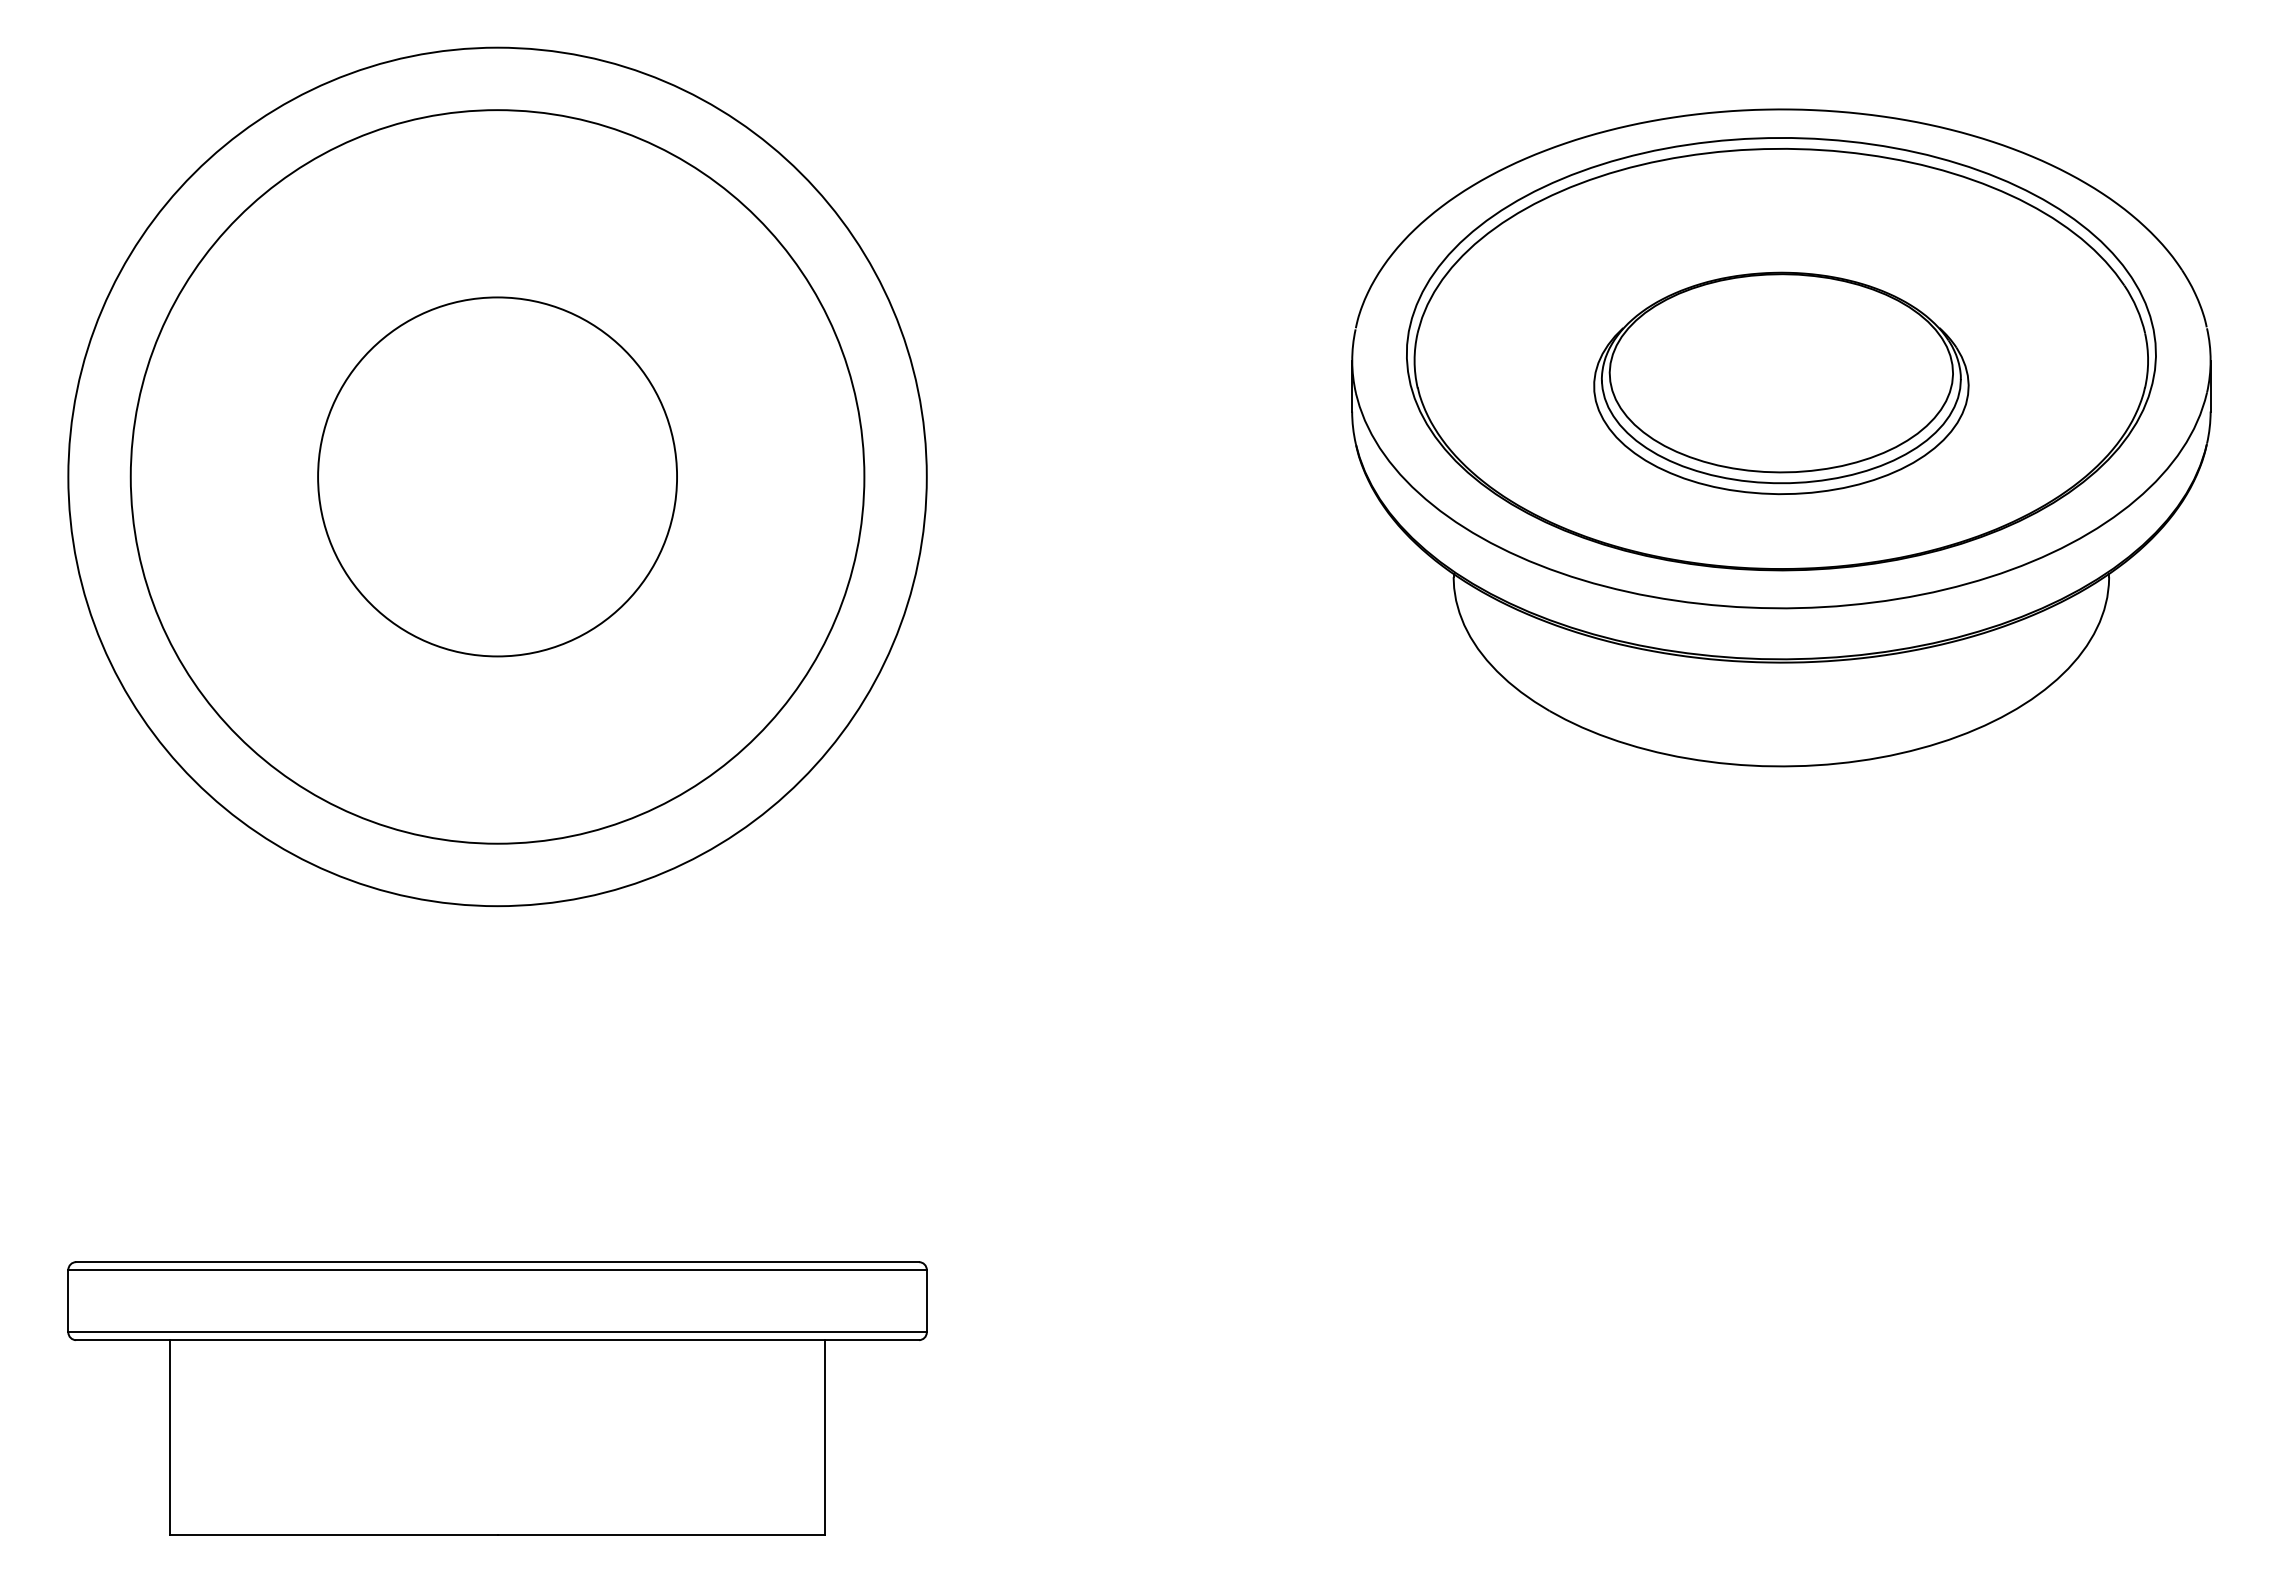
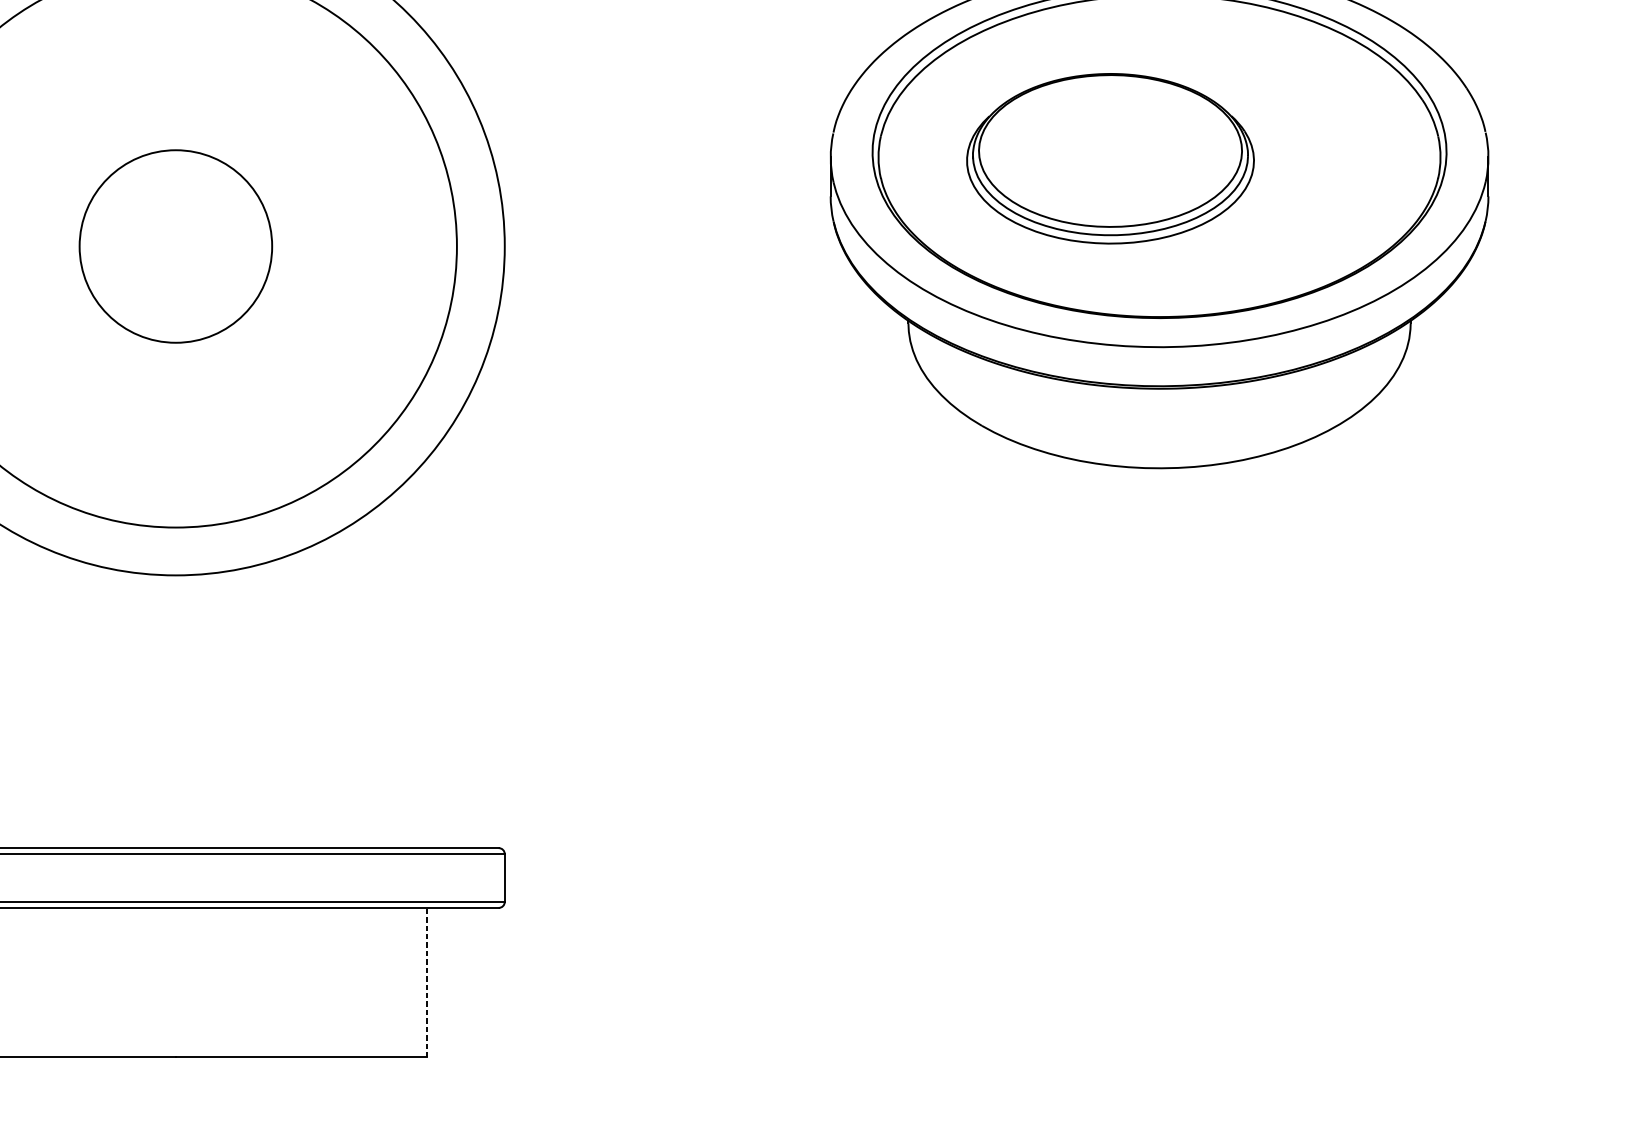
part: (1781, 383) -> (1110, 158), moved
circle: (497, 476) -> (175, 246), size x0.7
line: (825, 1437) -> (427, 982), solid -> dashed

